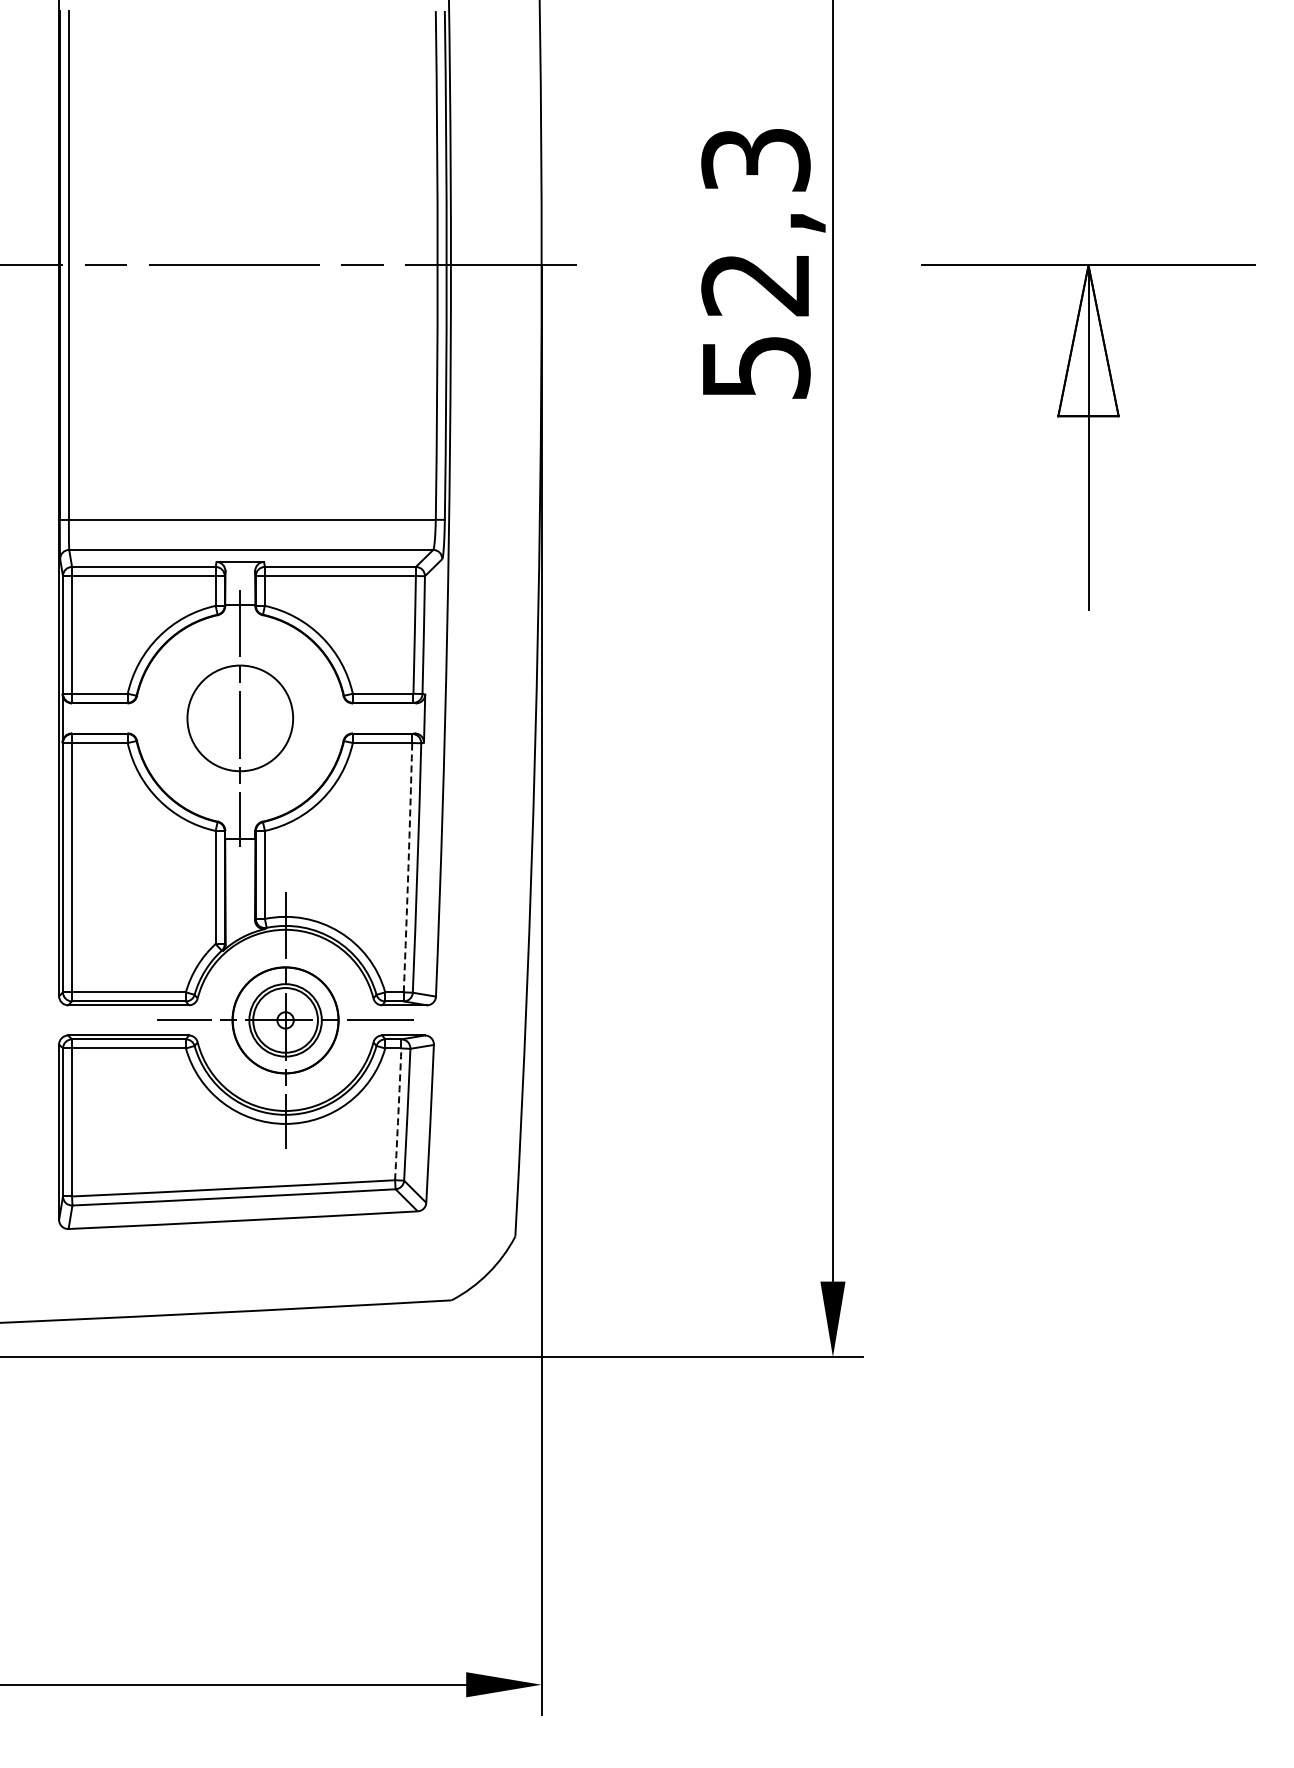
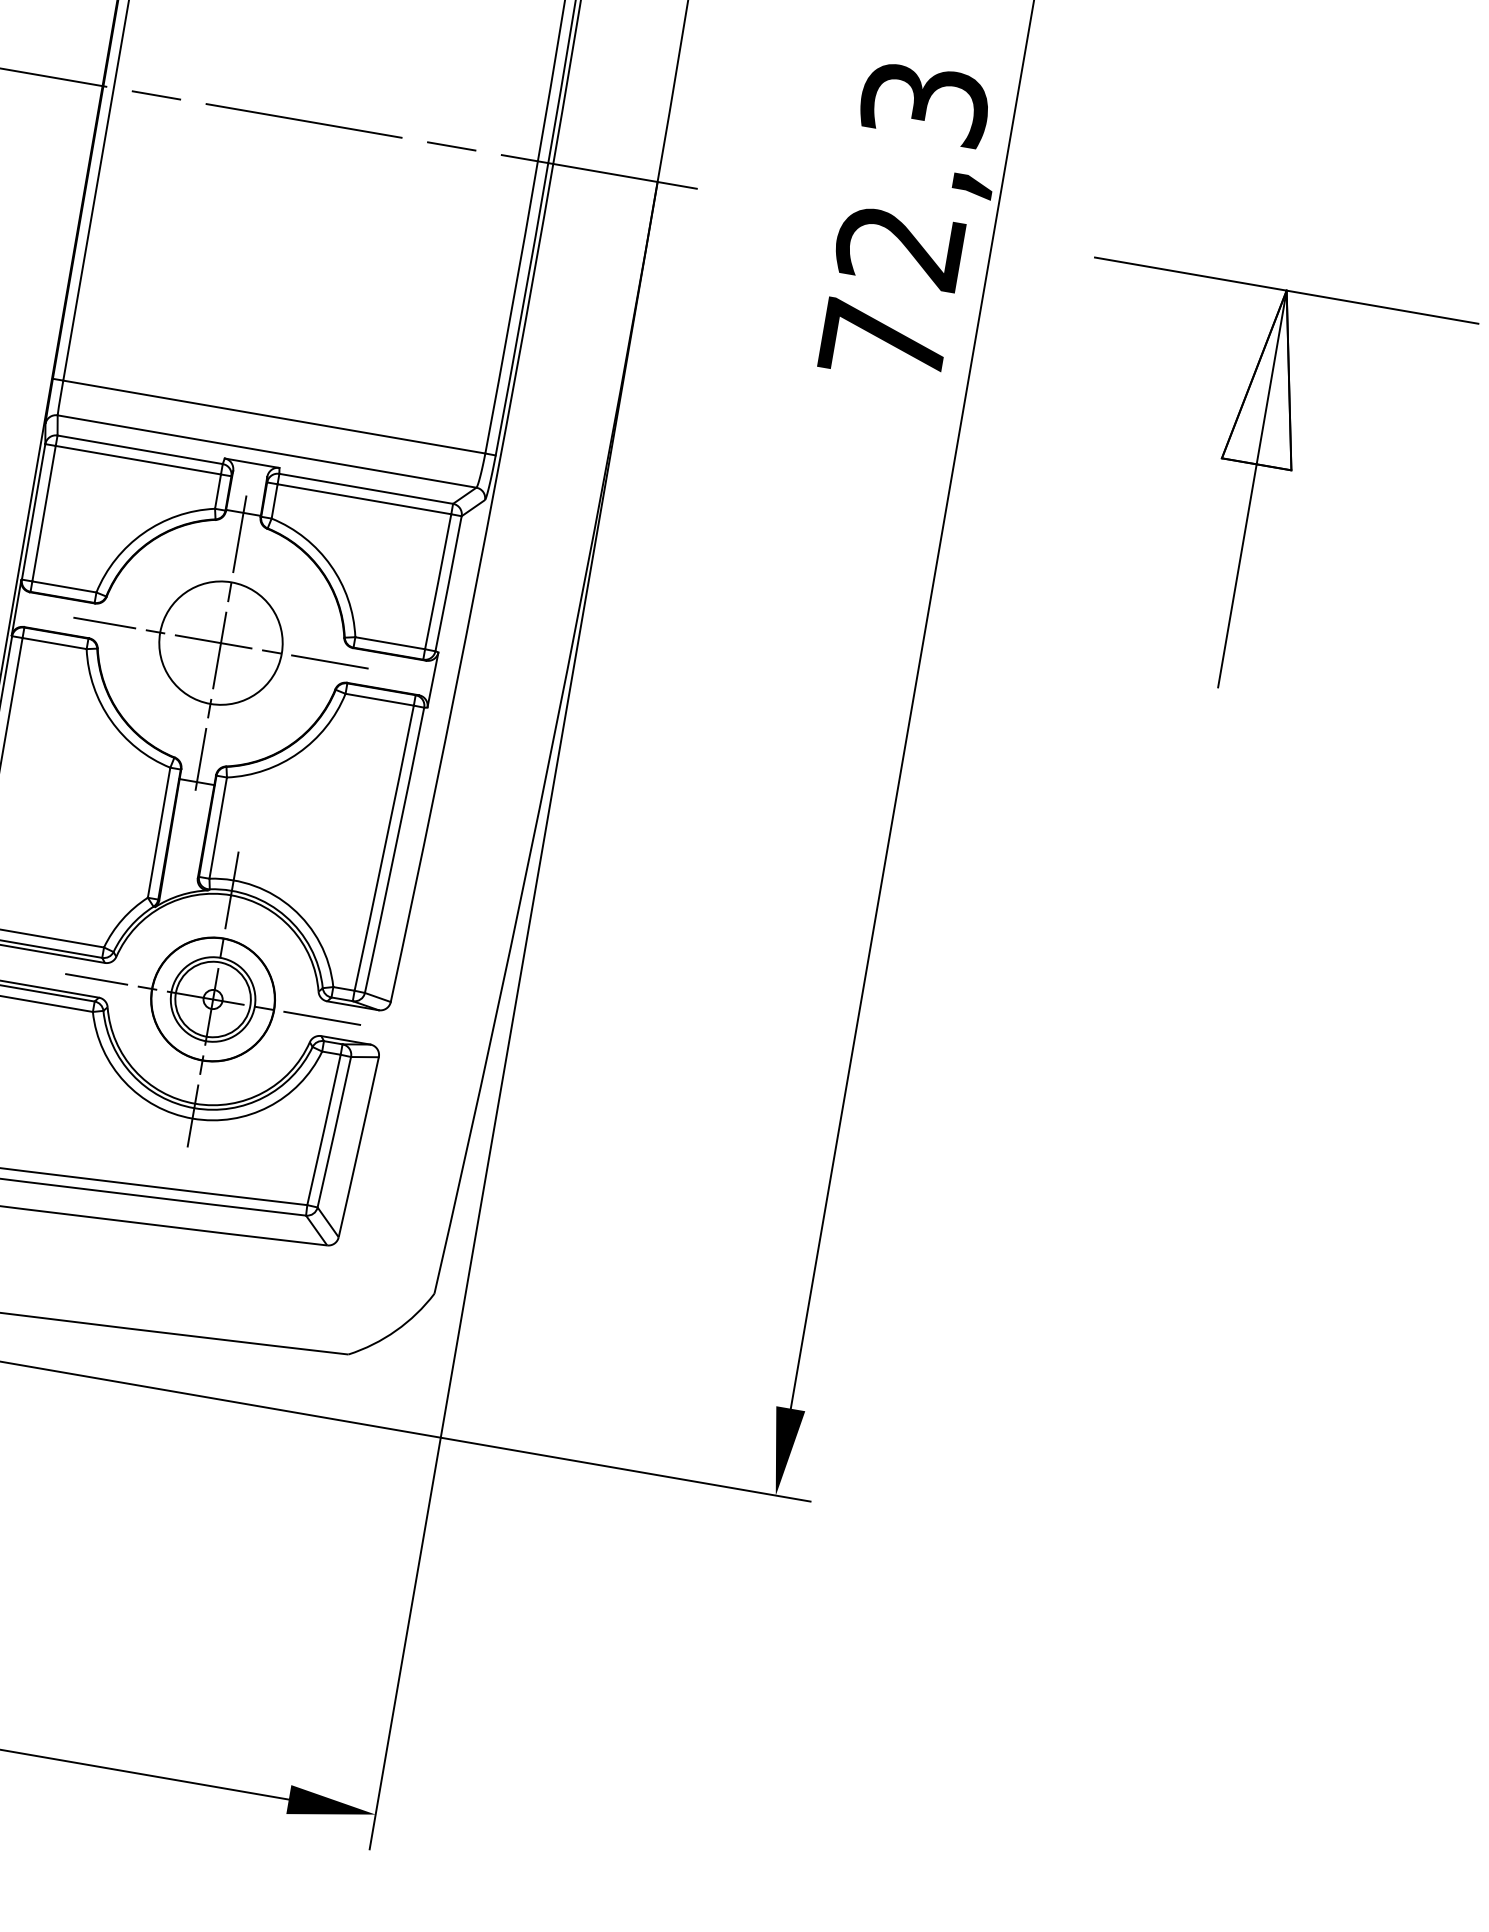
text: (756, 367) -> (884, 342), 52,3 -> 72,3
line: (239, 718) -> (220, 643), added
arc: (408, 867) -> (384, 848), dashed -> solid
arc: (398, 1114) -> (324, 1130), dashed -> solid

